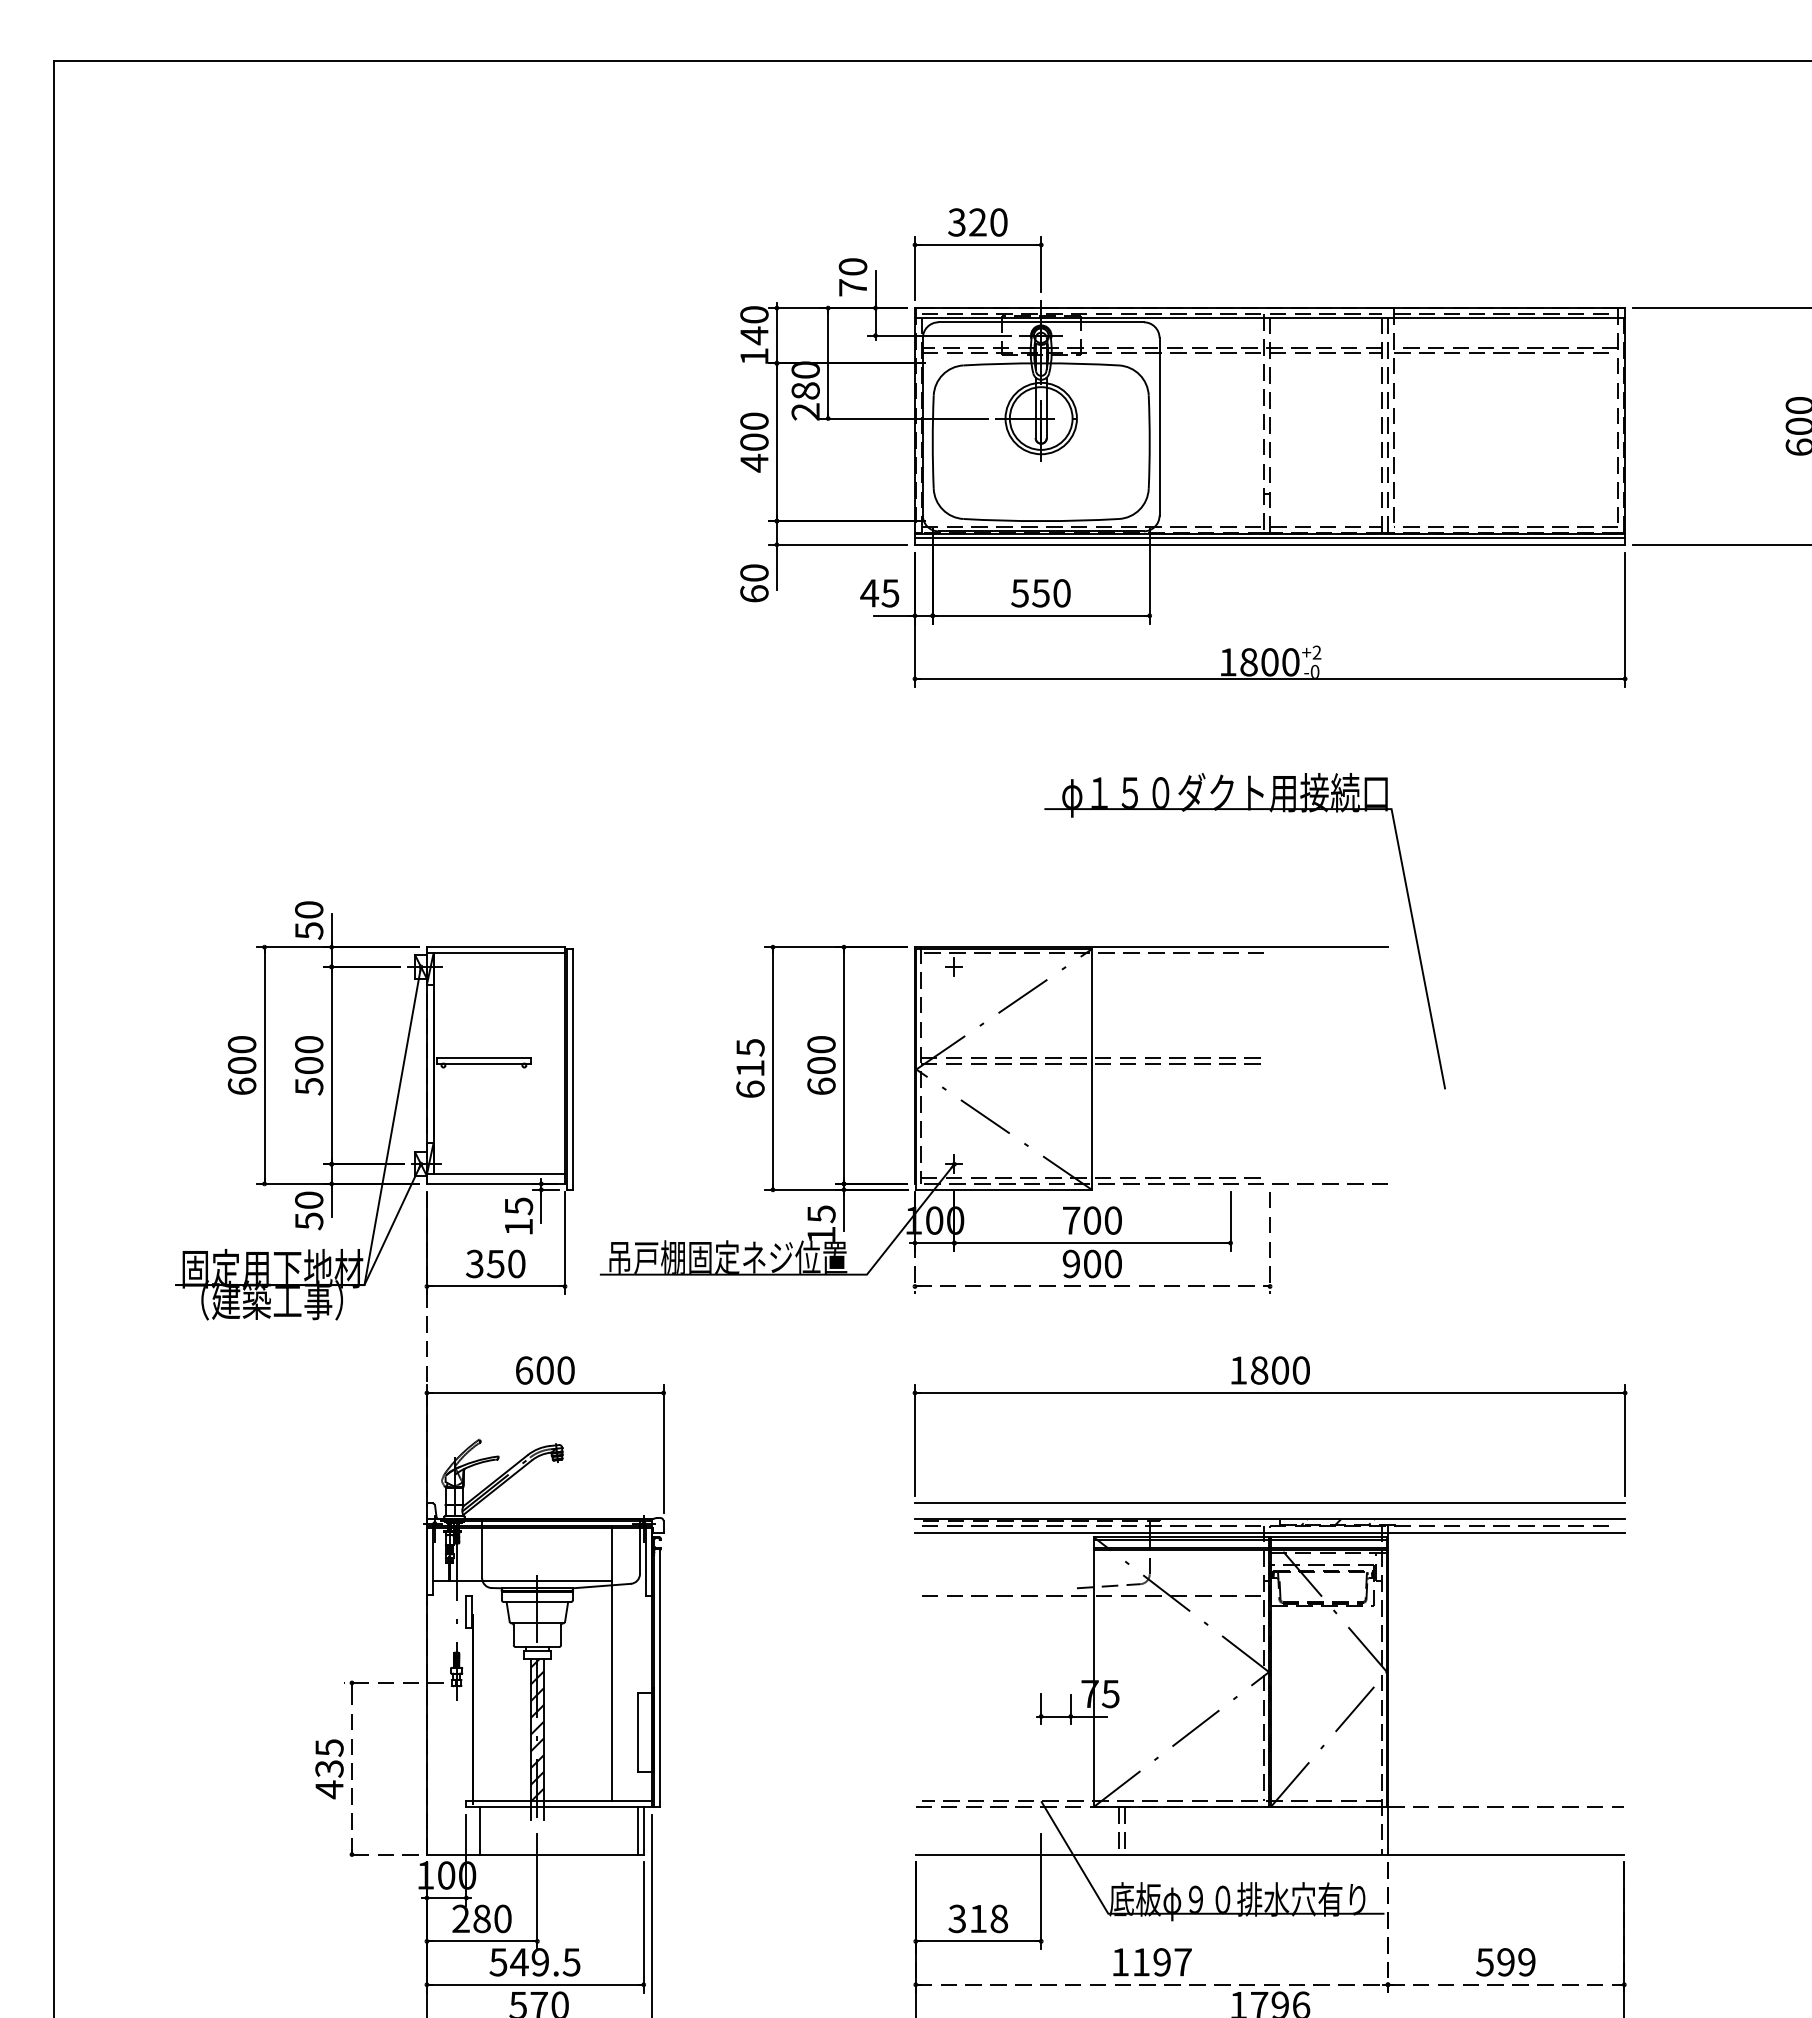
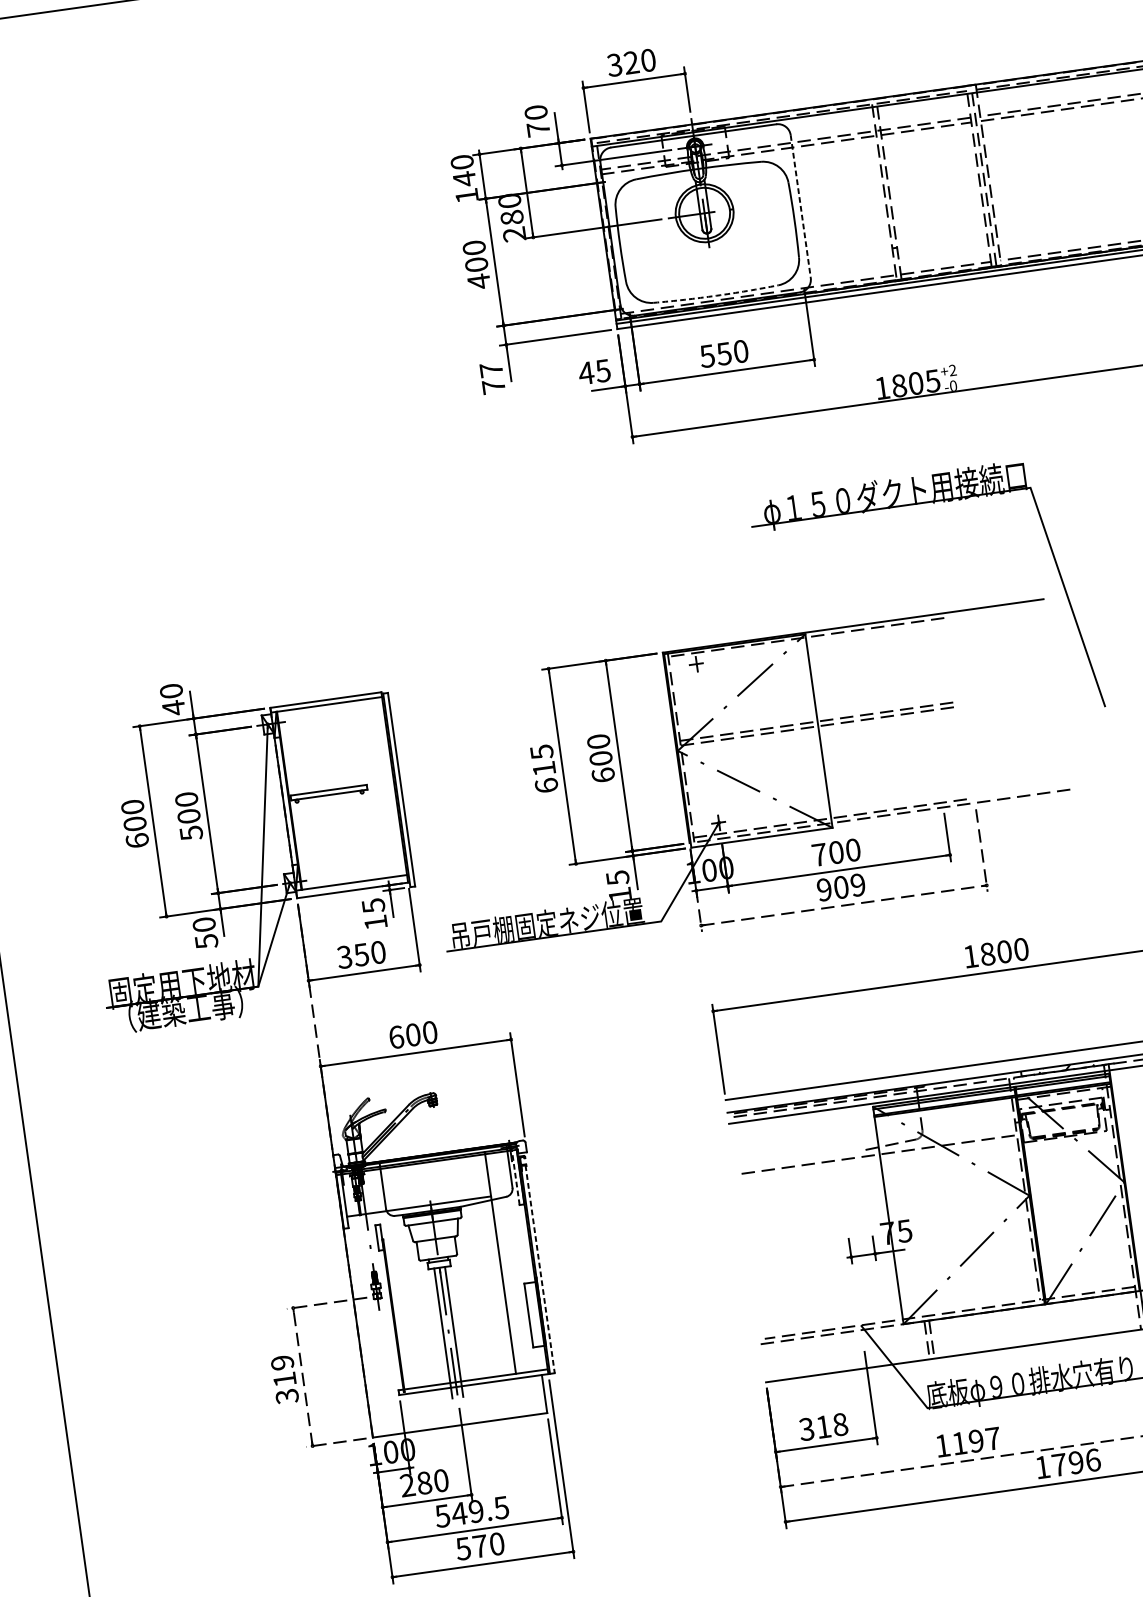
line: (1159, 426) -> (800, 206), solid -> dashed
arc: (1041, 521) -> (716, 296), solid -> dashed
text: (754, 583) -> (492, 378), 60 -> 77
text: (1290, 662) -> (932, 381), 1800 -> 1805
text: (309, 930) -> (174, 707), 50 -> 40
text: (1112, 1263) -> (857, 884), 900 -> 909
line: (645, 1560) -> (515, 1176), solid -> dashed
line: (659, 1678) -> (540, 1269), solid -> dashed
hatch: (537, 1729) -> (447, 1324), removed
text: (329, 1769) -> (284, 1380), 435 -> 319
line: (480, 1830) -> (413, 1412), removed
line: (637, 1830) -> (539, 1394), removed

